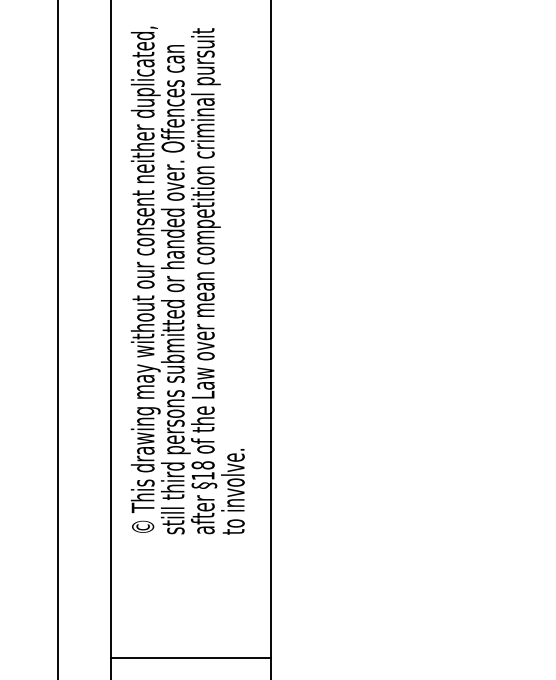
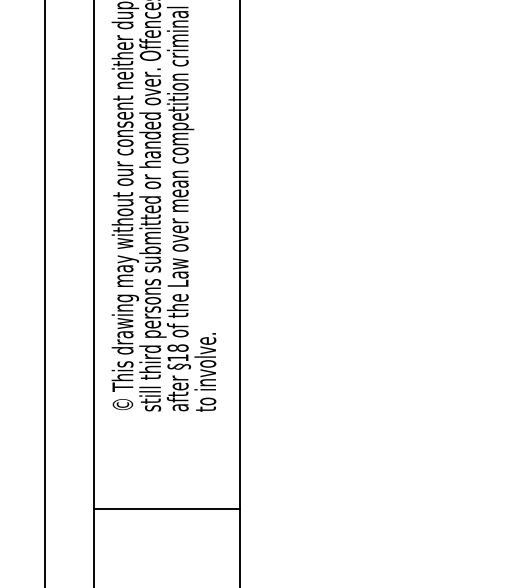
line: (190, 657) -> (166, 508), moved

